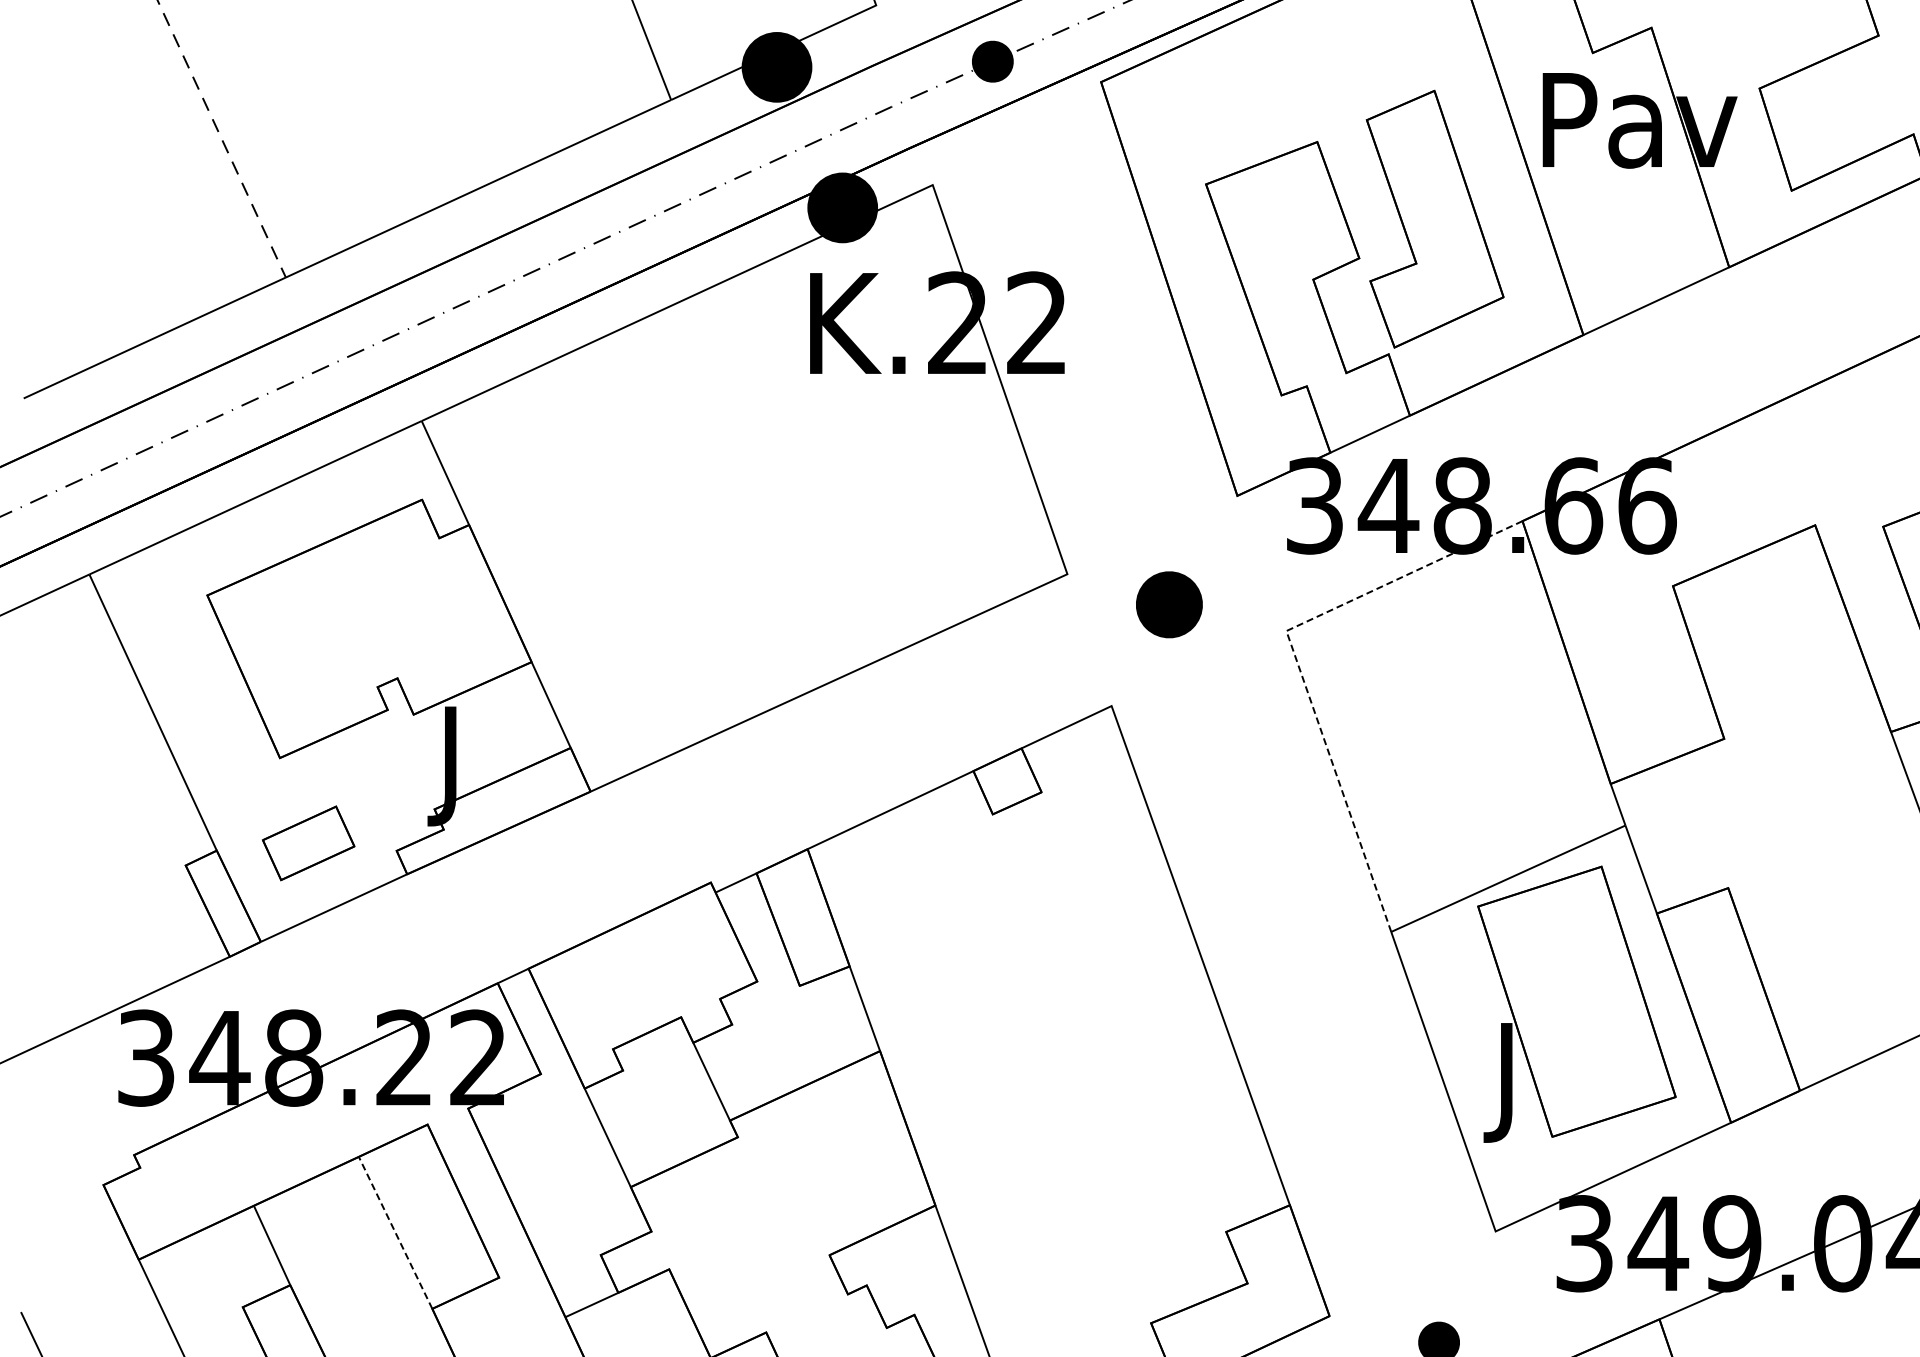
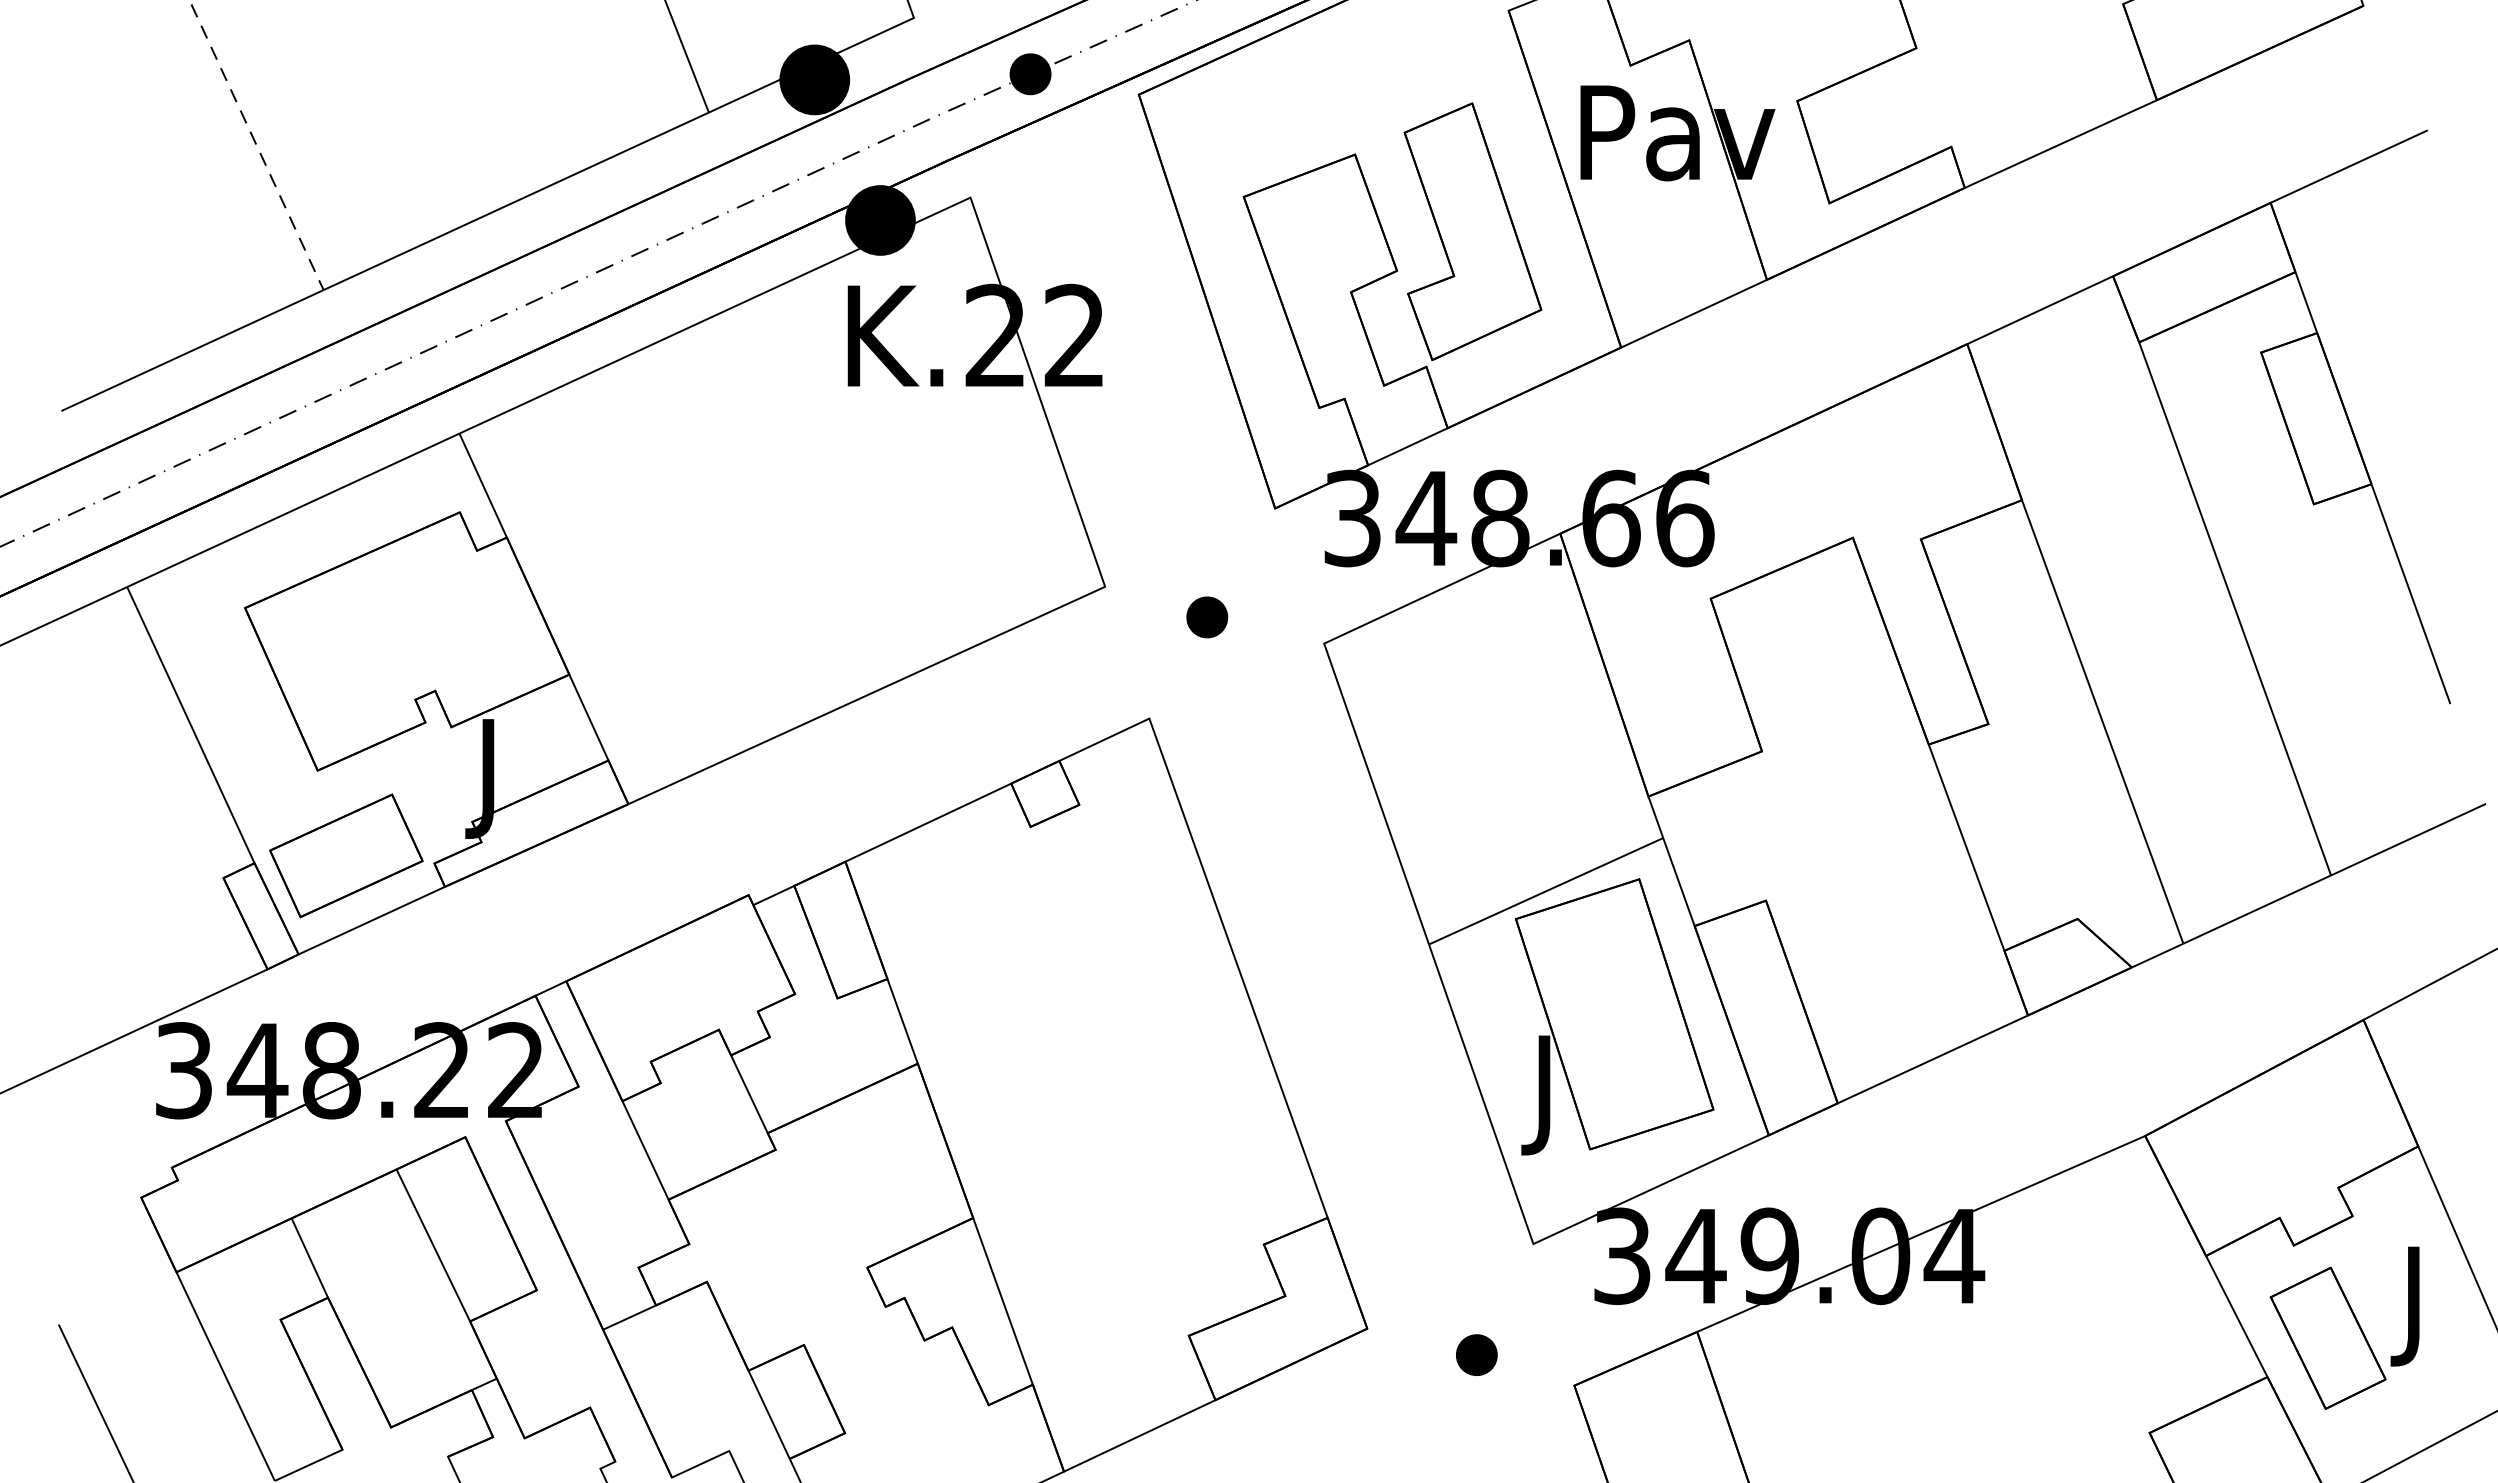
part: (1169, 604) -> (1207, 617), size x0.62
line: (1295, 657) -> (1333, 670), dashed -> solid
part: (308, 842) -> (346, 855), size x1.67
line: (395, 1231) -> (433, 1244), dashed -> solid

